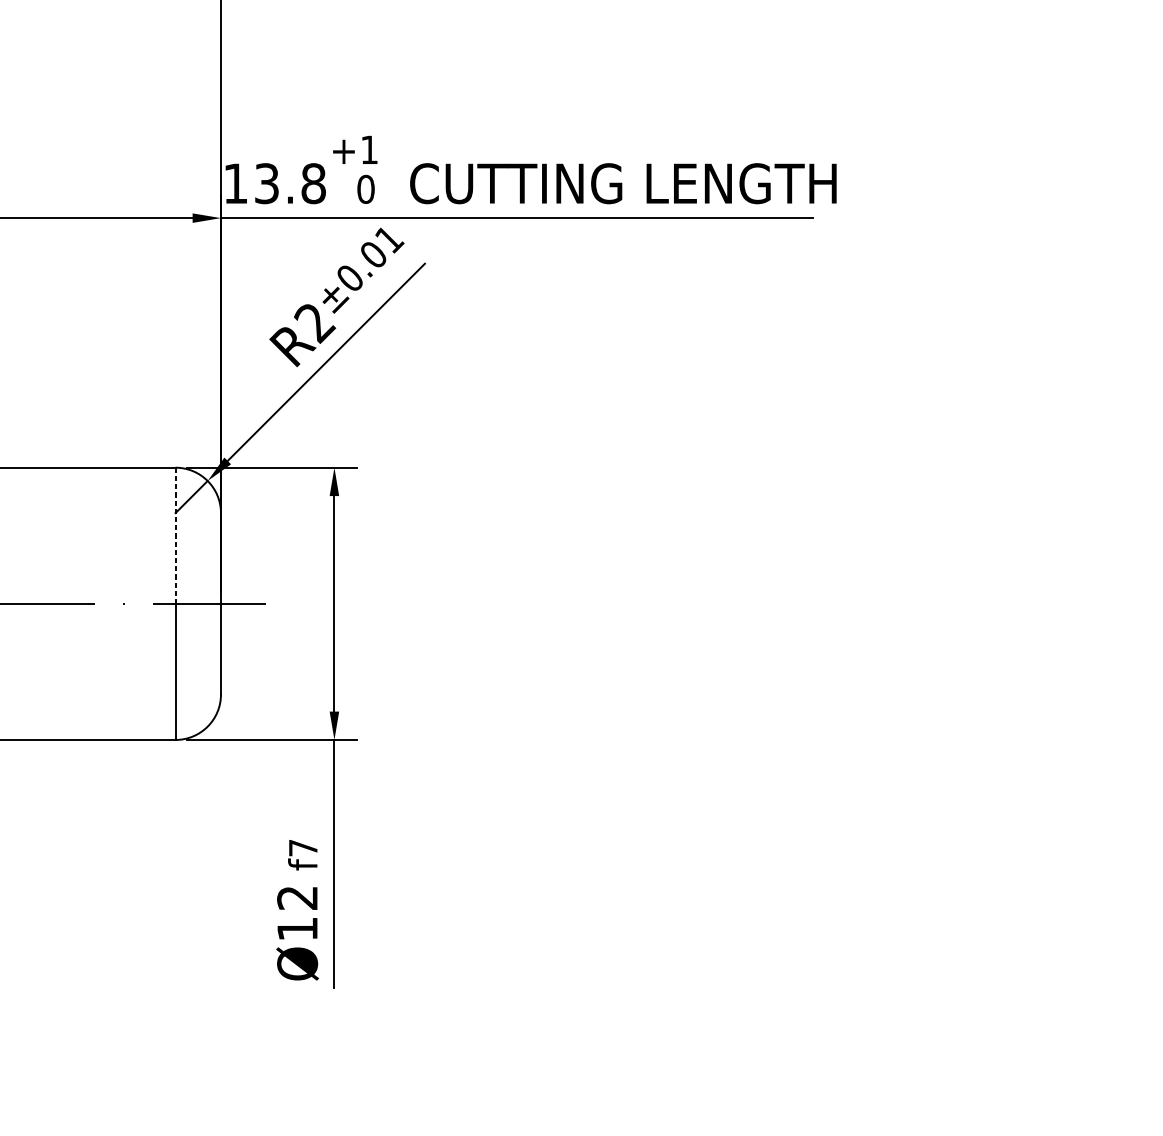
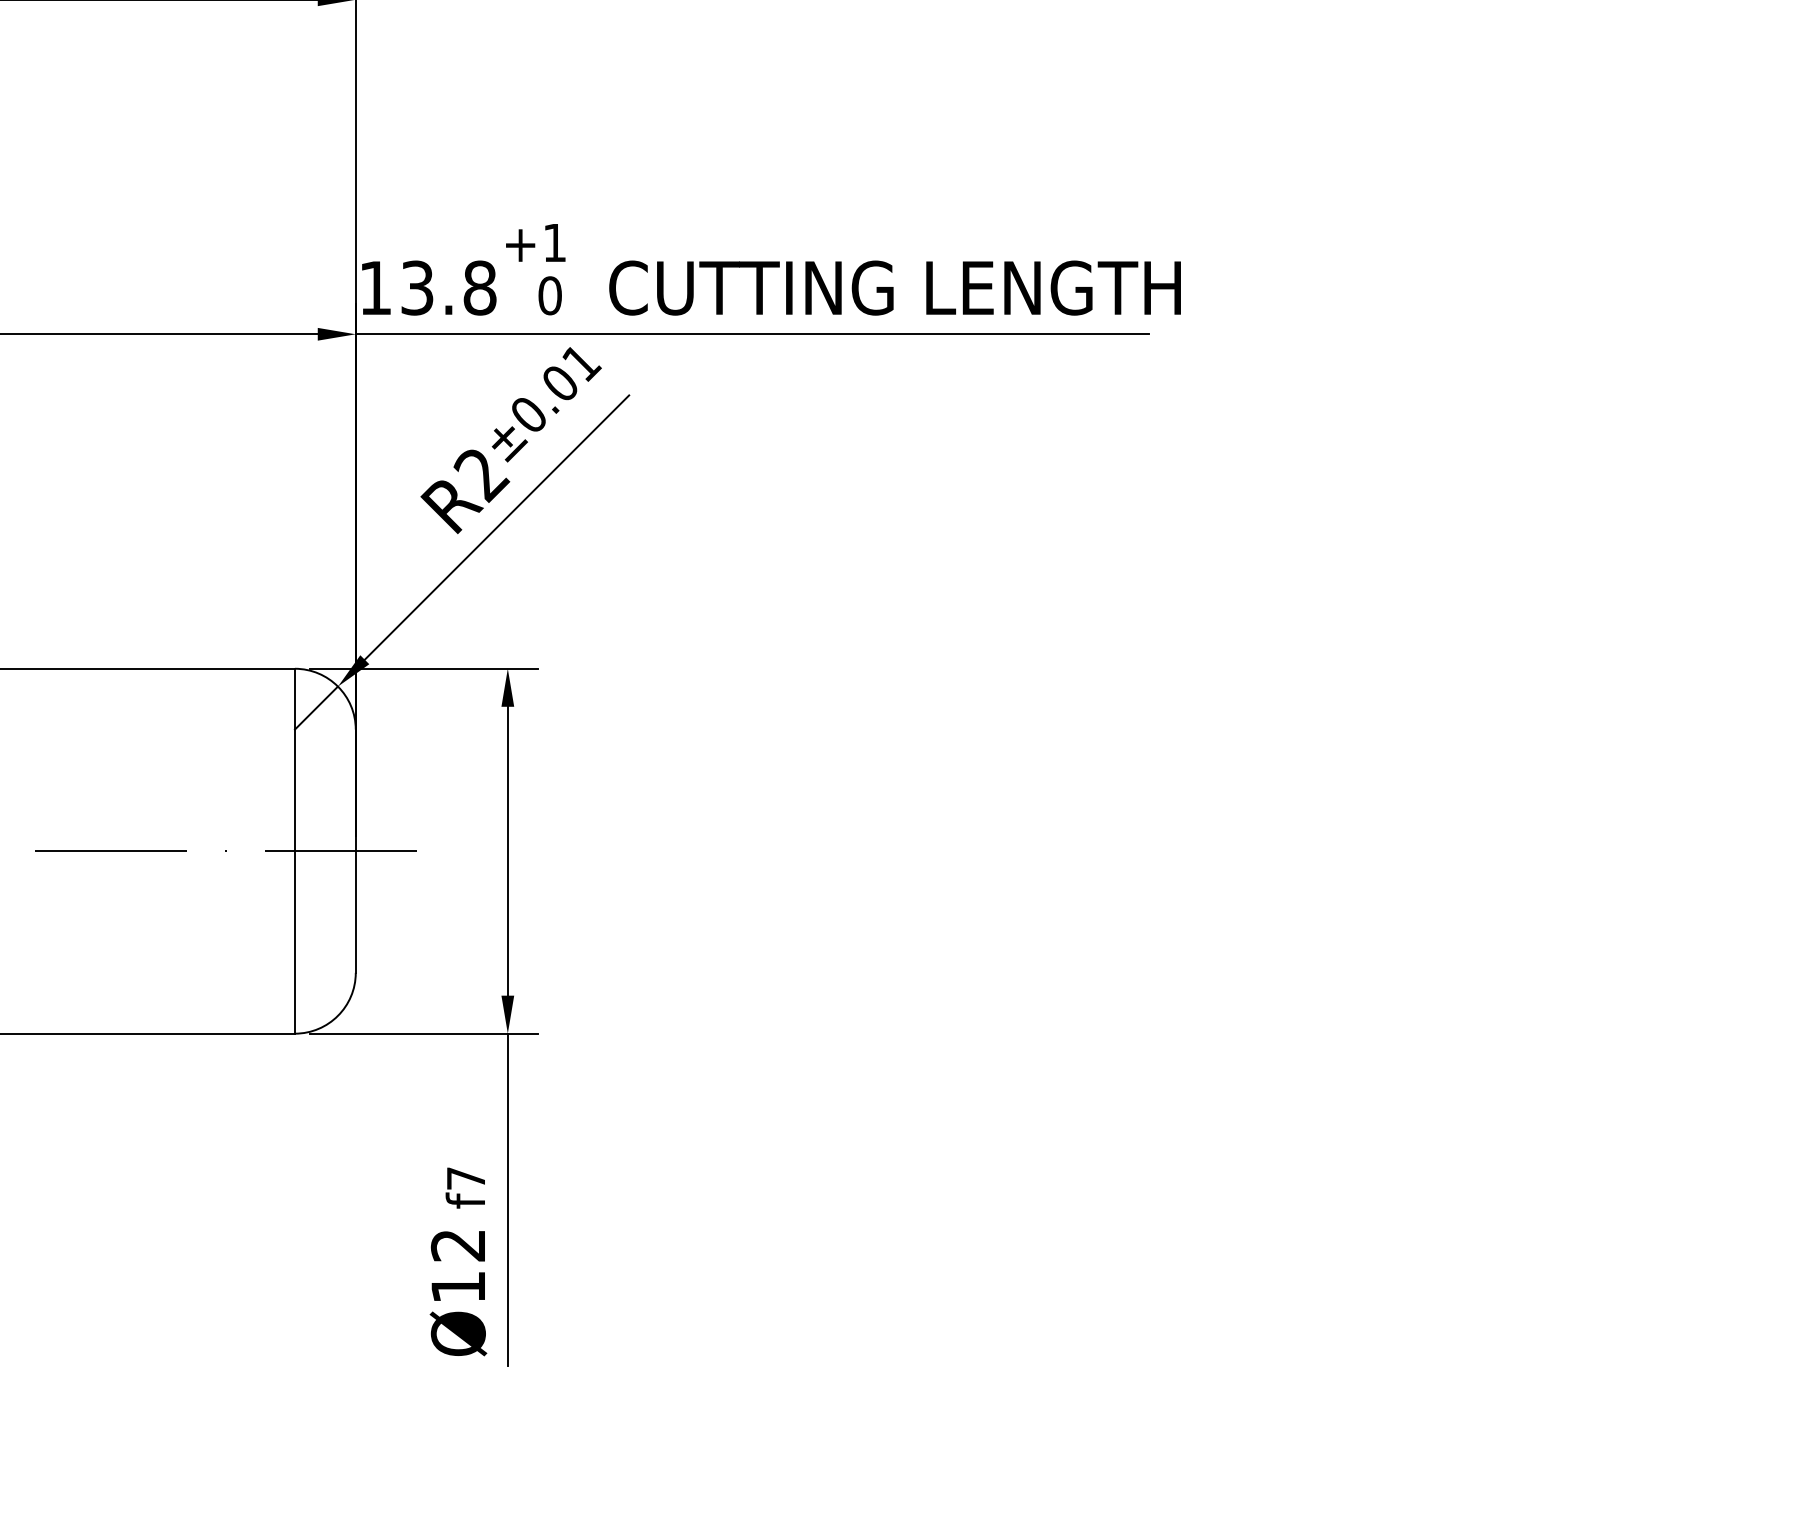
line: (175, 536) -> (294, 760), dashed -> solid

